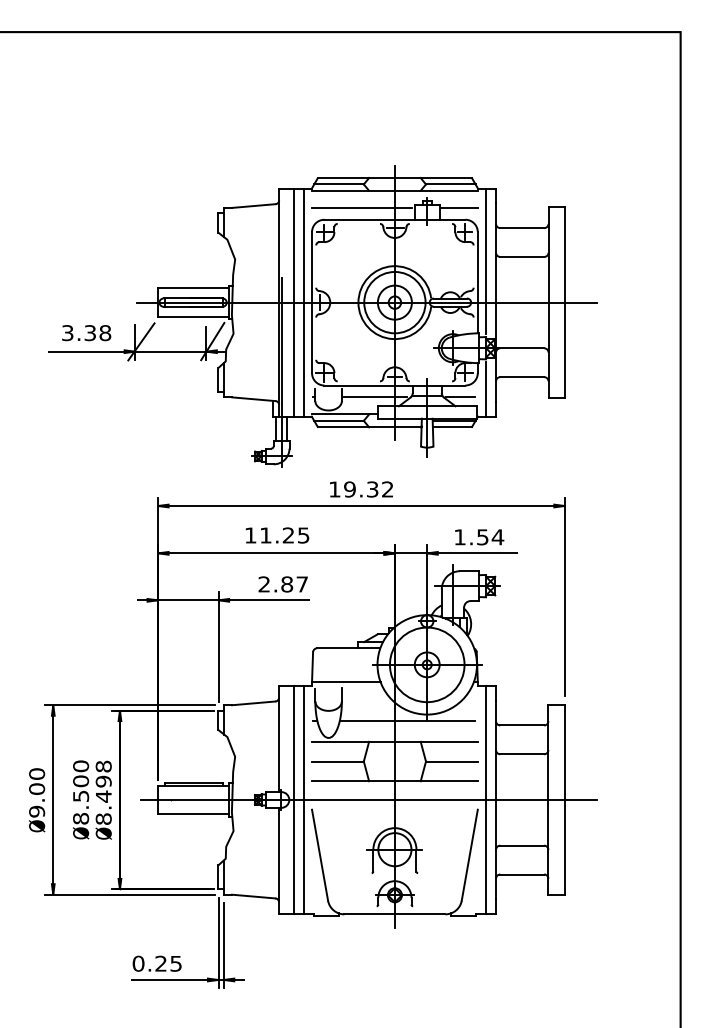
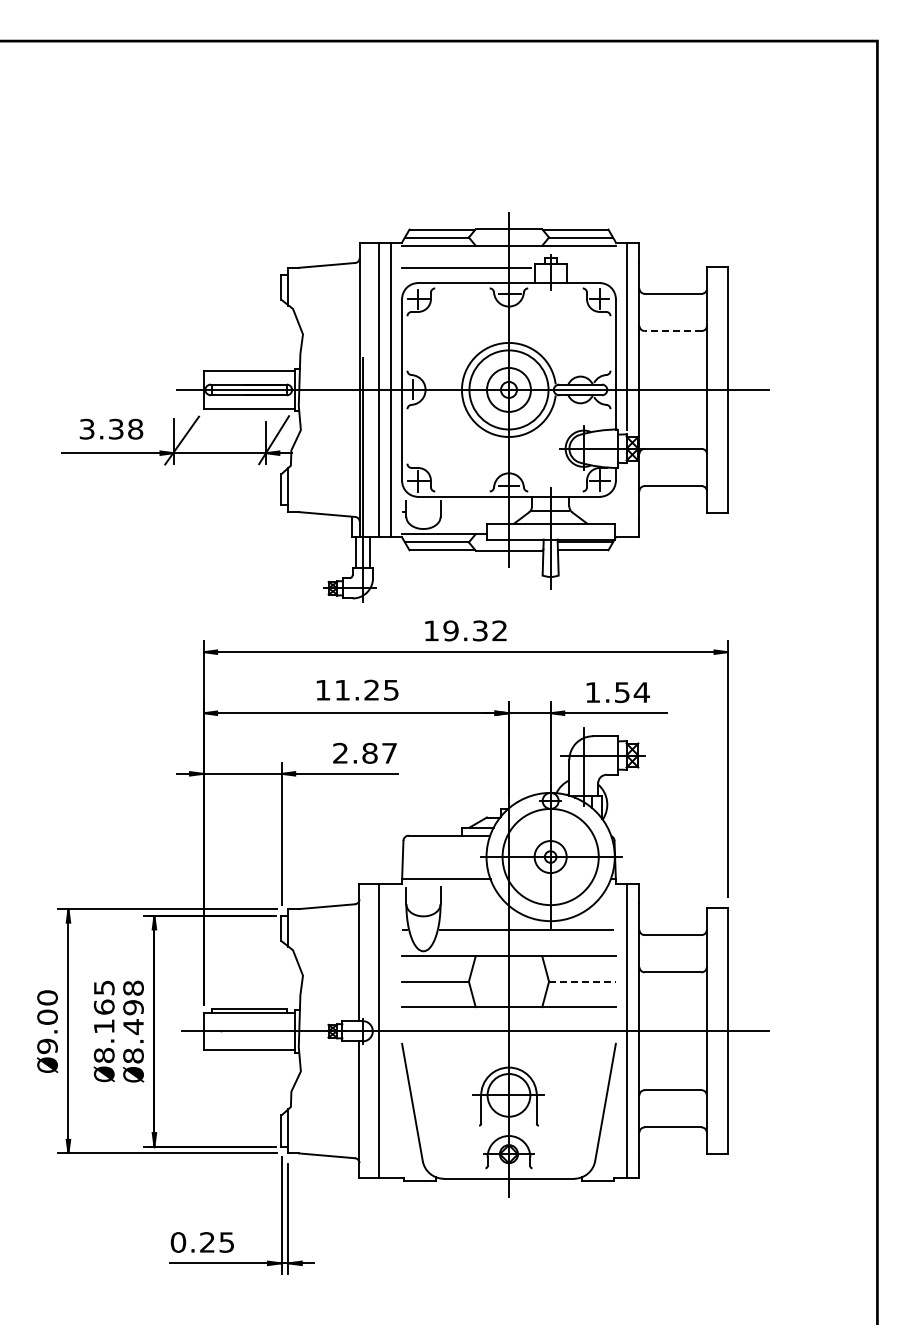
line: (458, 208) -> (591, 268), removed
line: (521, 257) -> (672, 331), solid -> dashed
line: (486, 389) -> (626, 501), removed
line: (375, 396) -> (483, 511), removed
line: (460, 396) -> (593, 511), removed
line: (451, 761) -> (582, 981), solid -> dashed
text: (80, 780) -> (103, 1006), 8.500 -> 8.165
line: (303, 800) -> (391, 1031), removed

